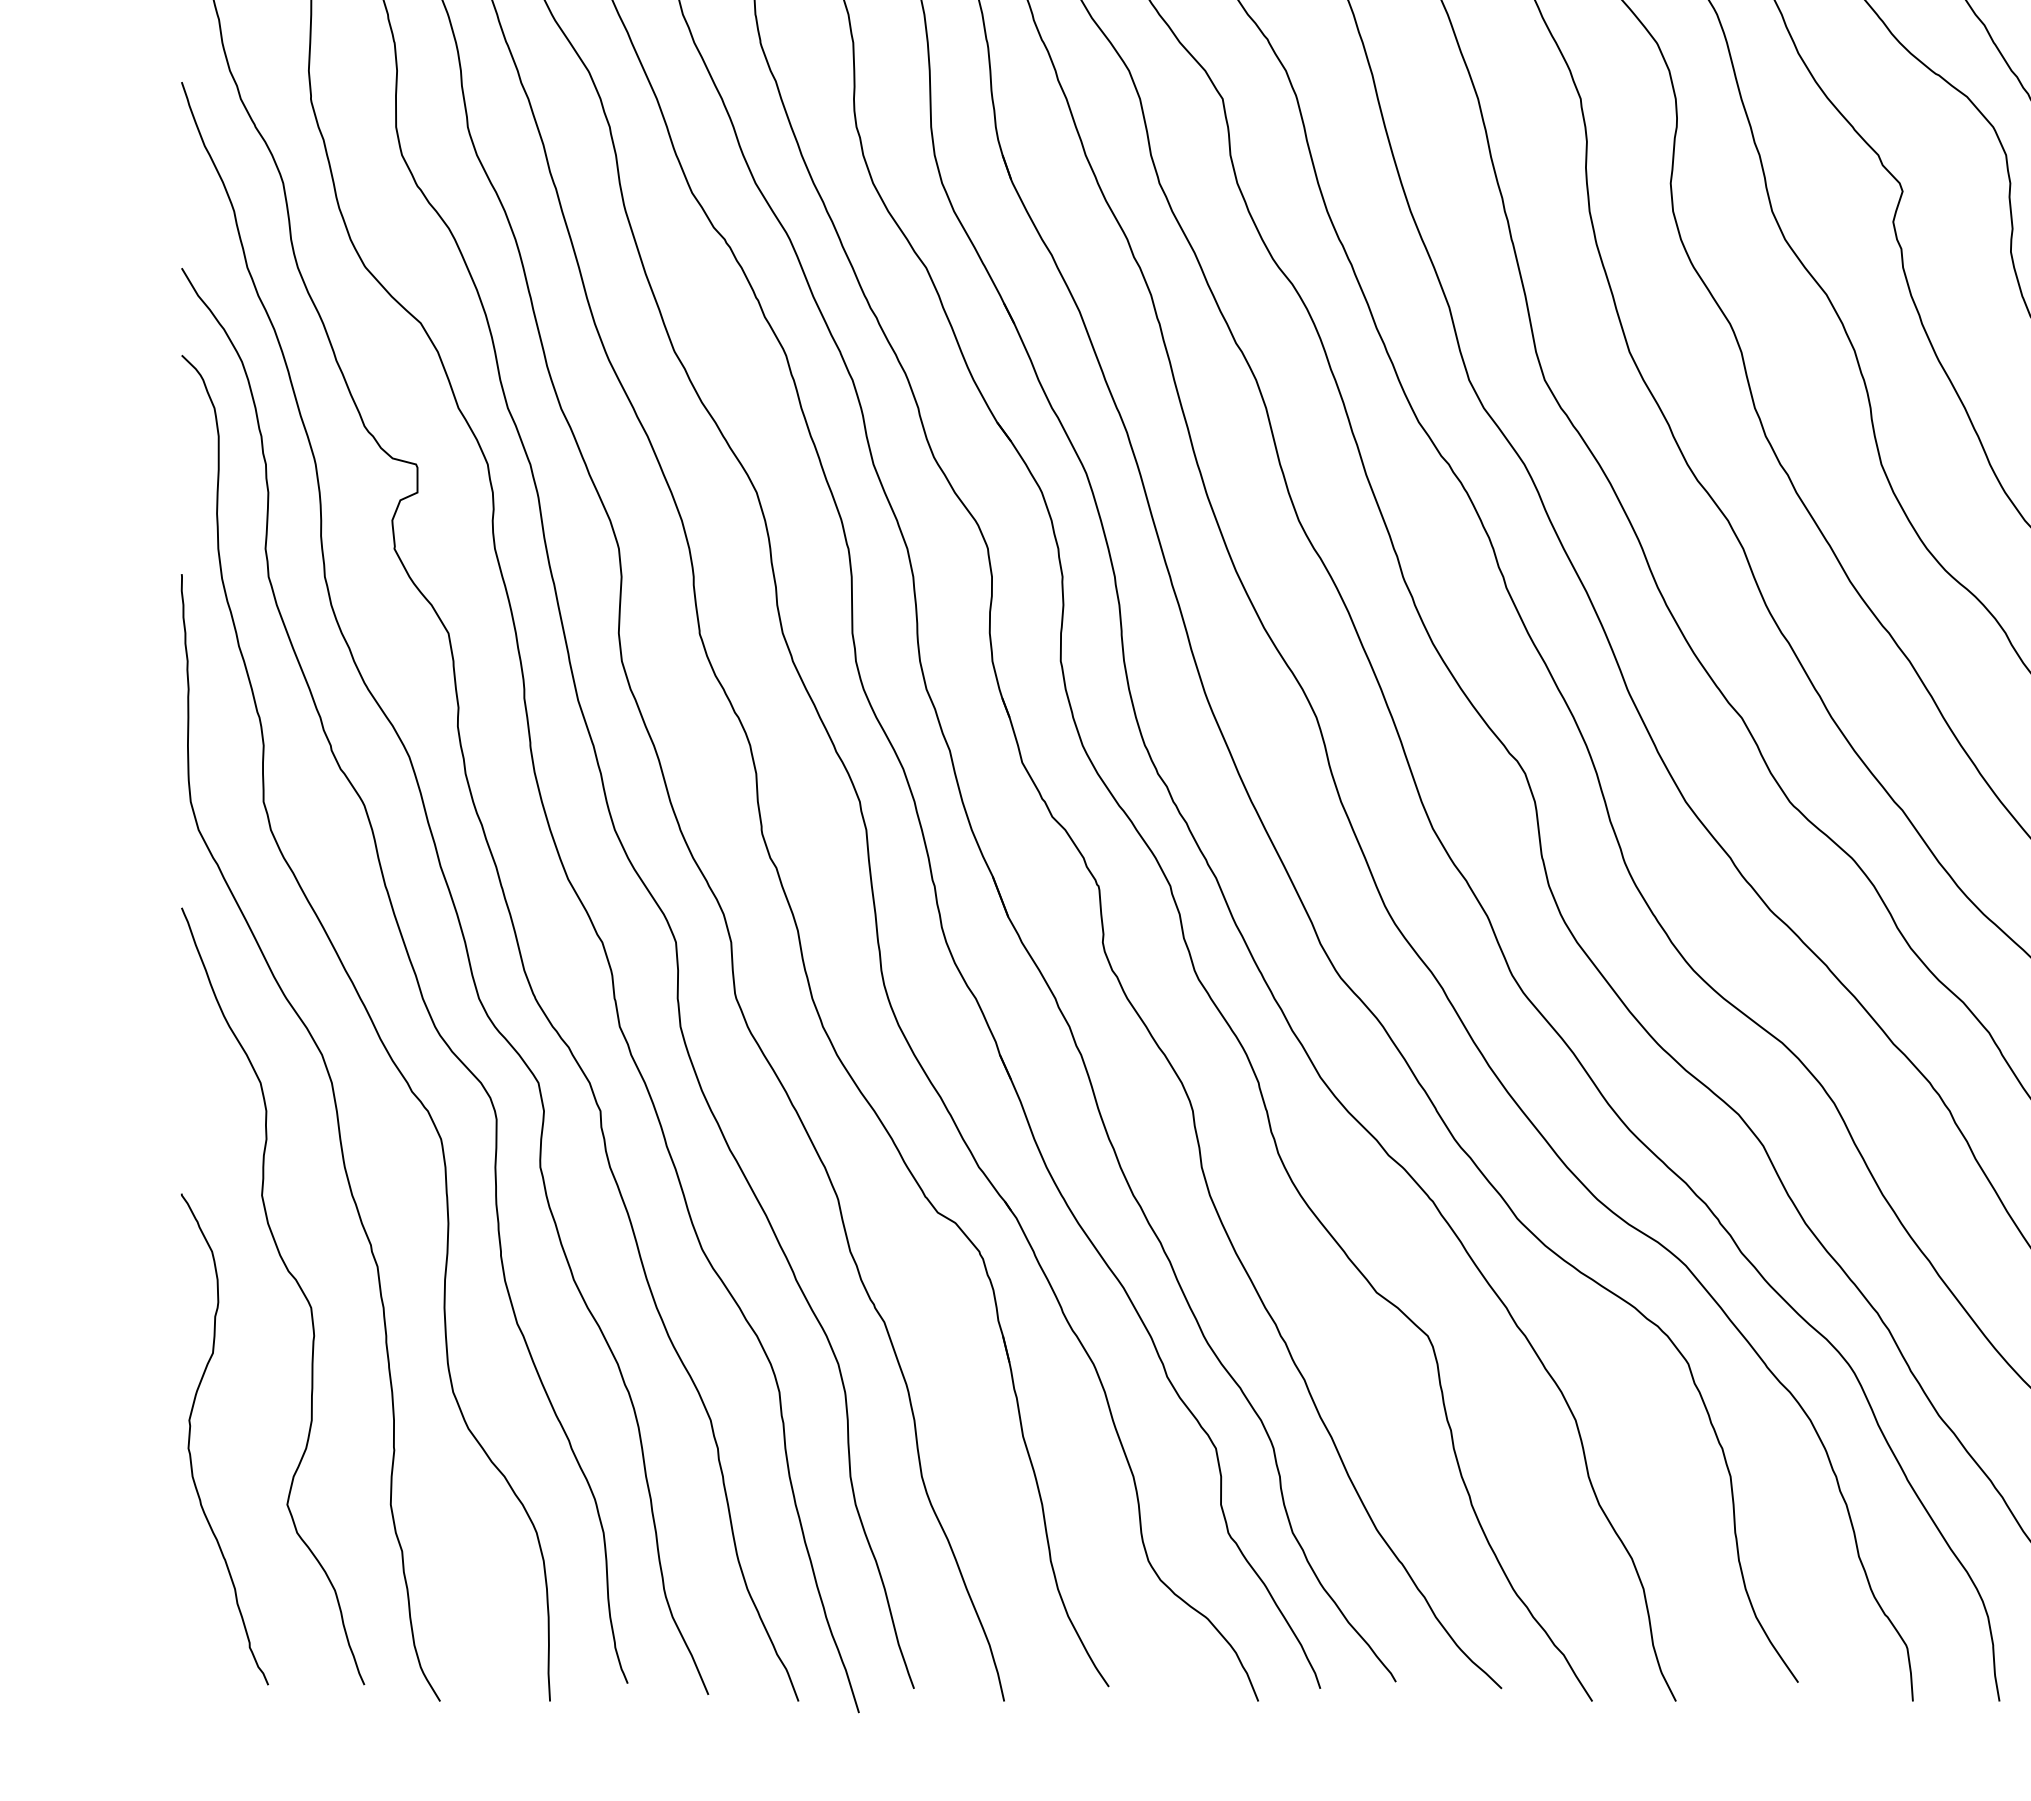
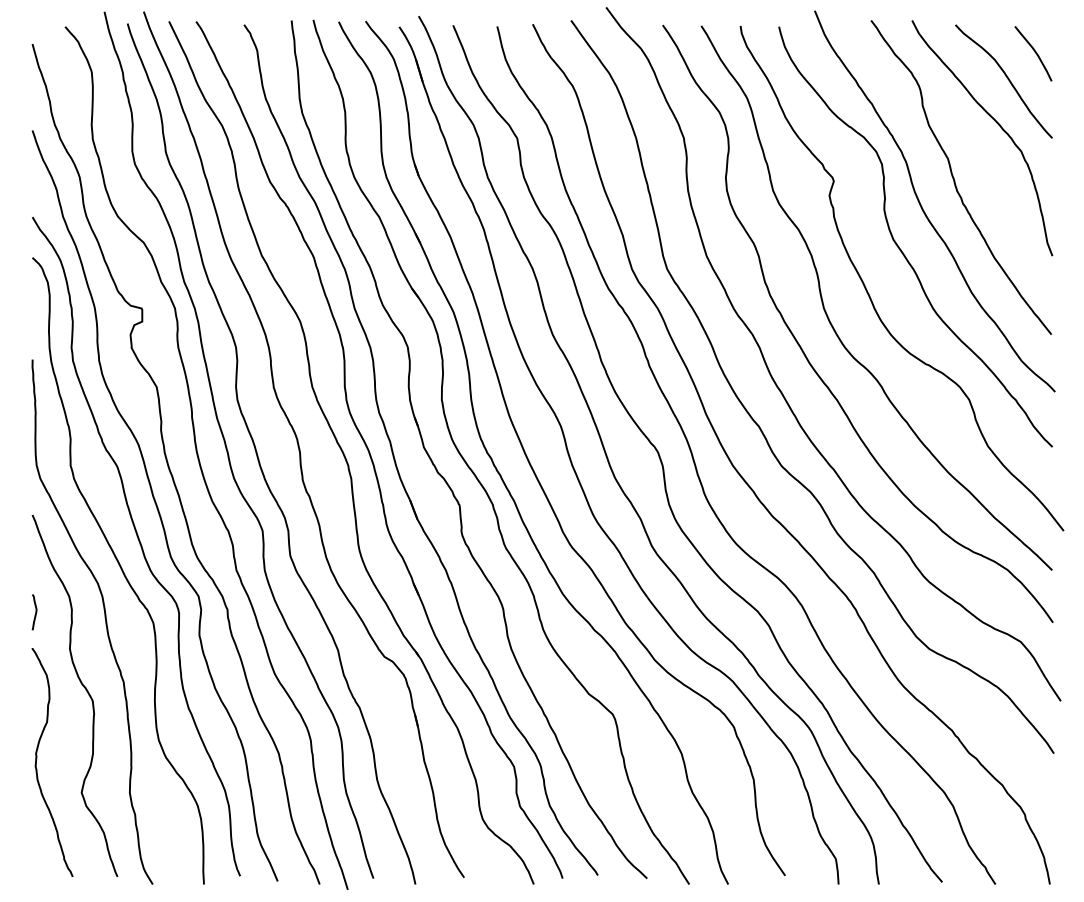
curve: (188, 1117) -> (35, 612), added

